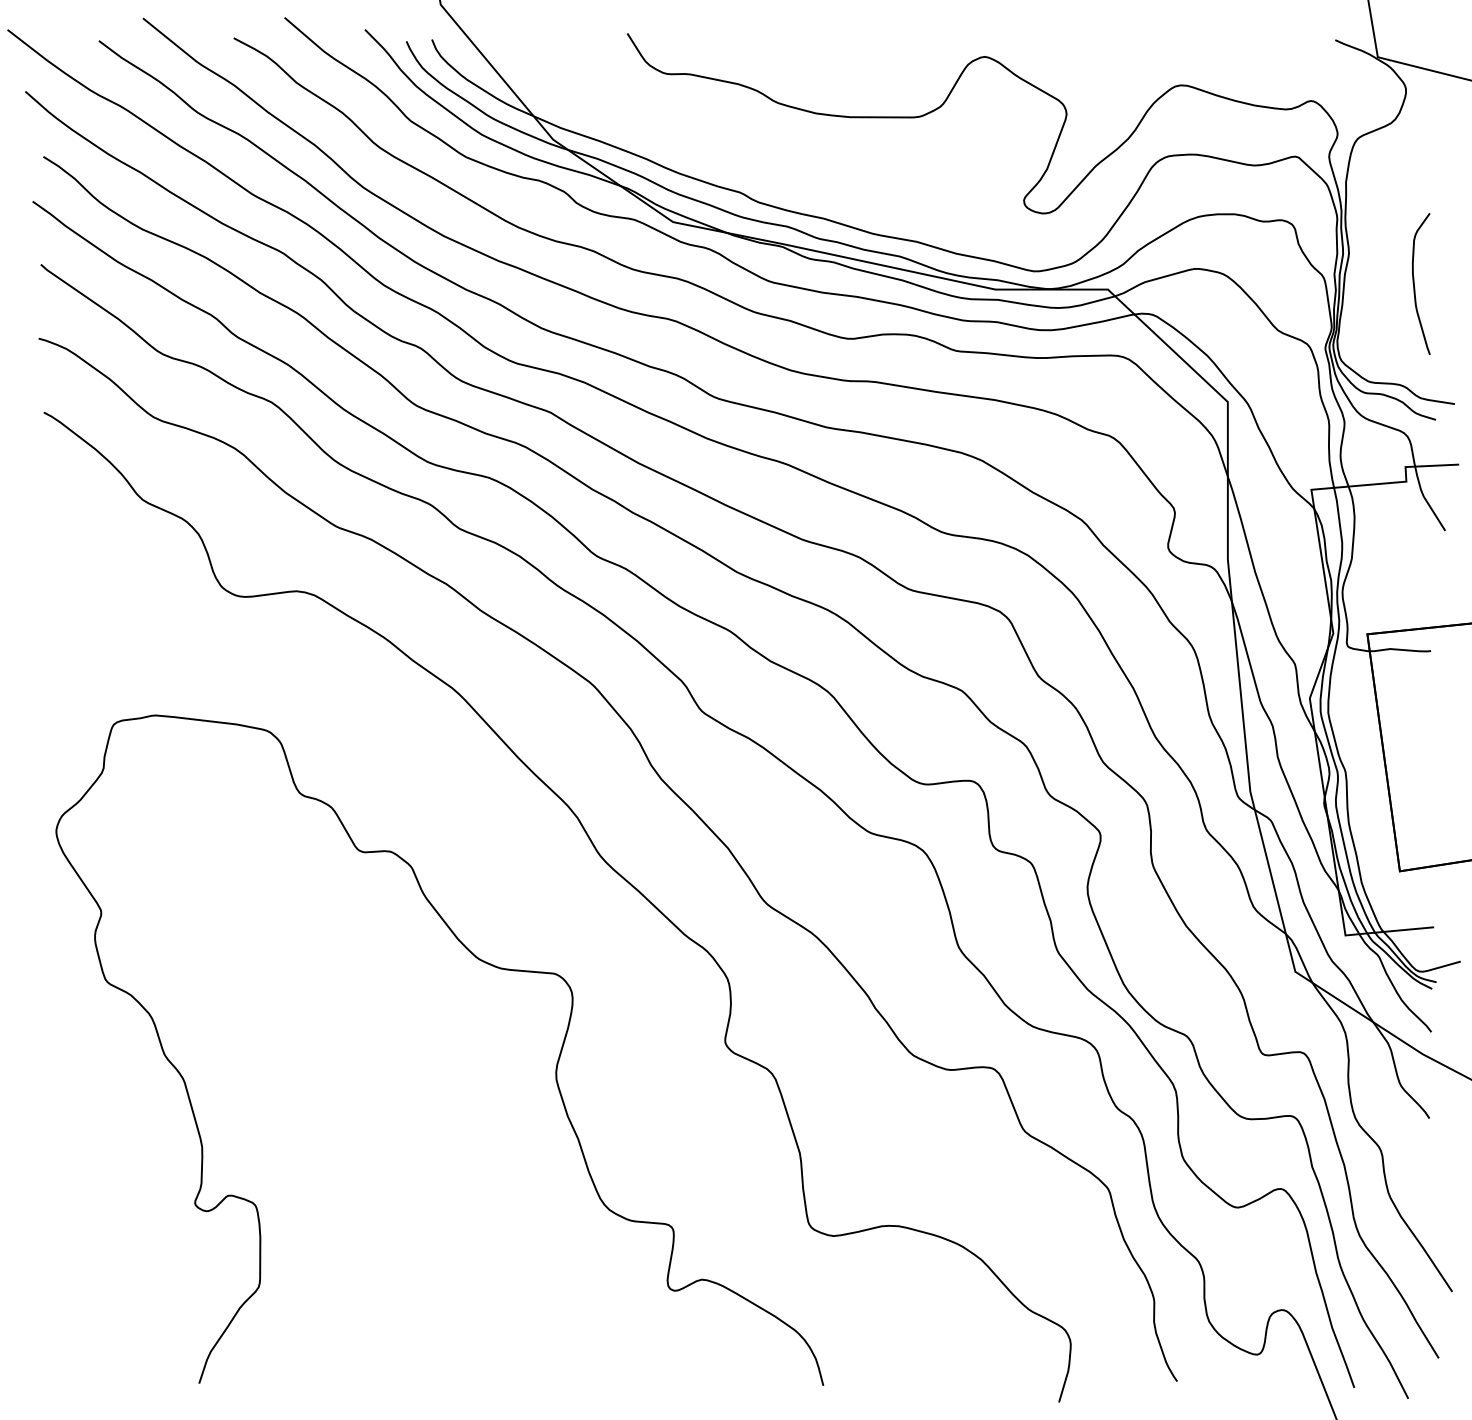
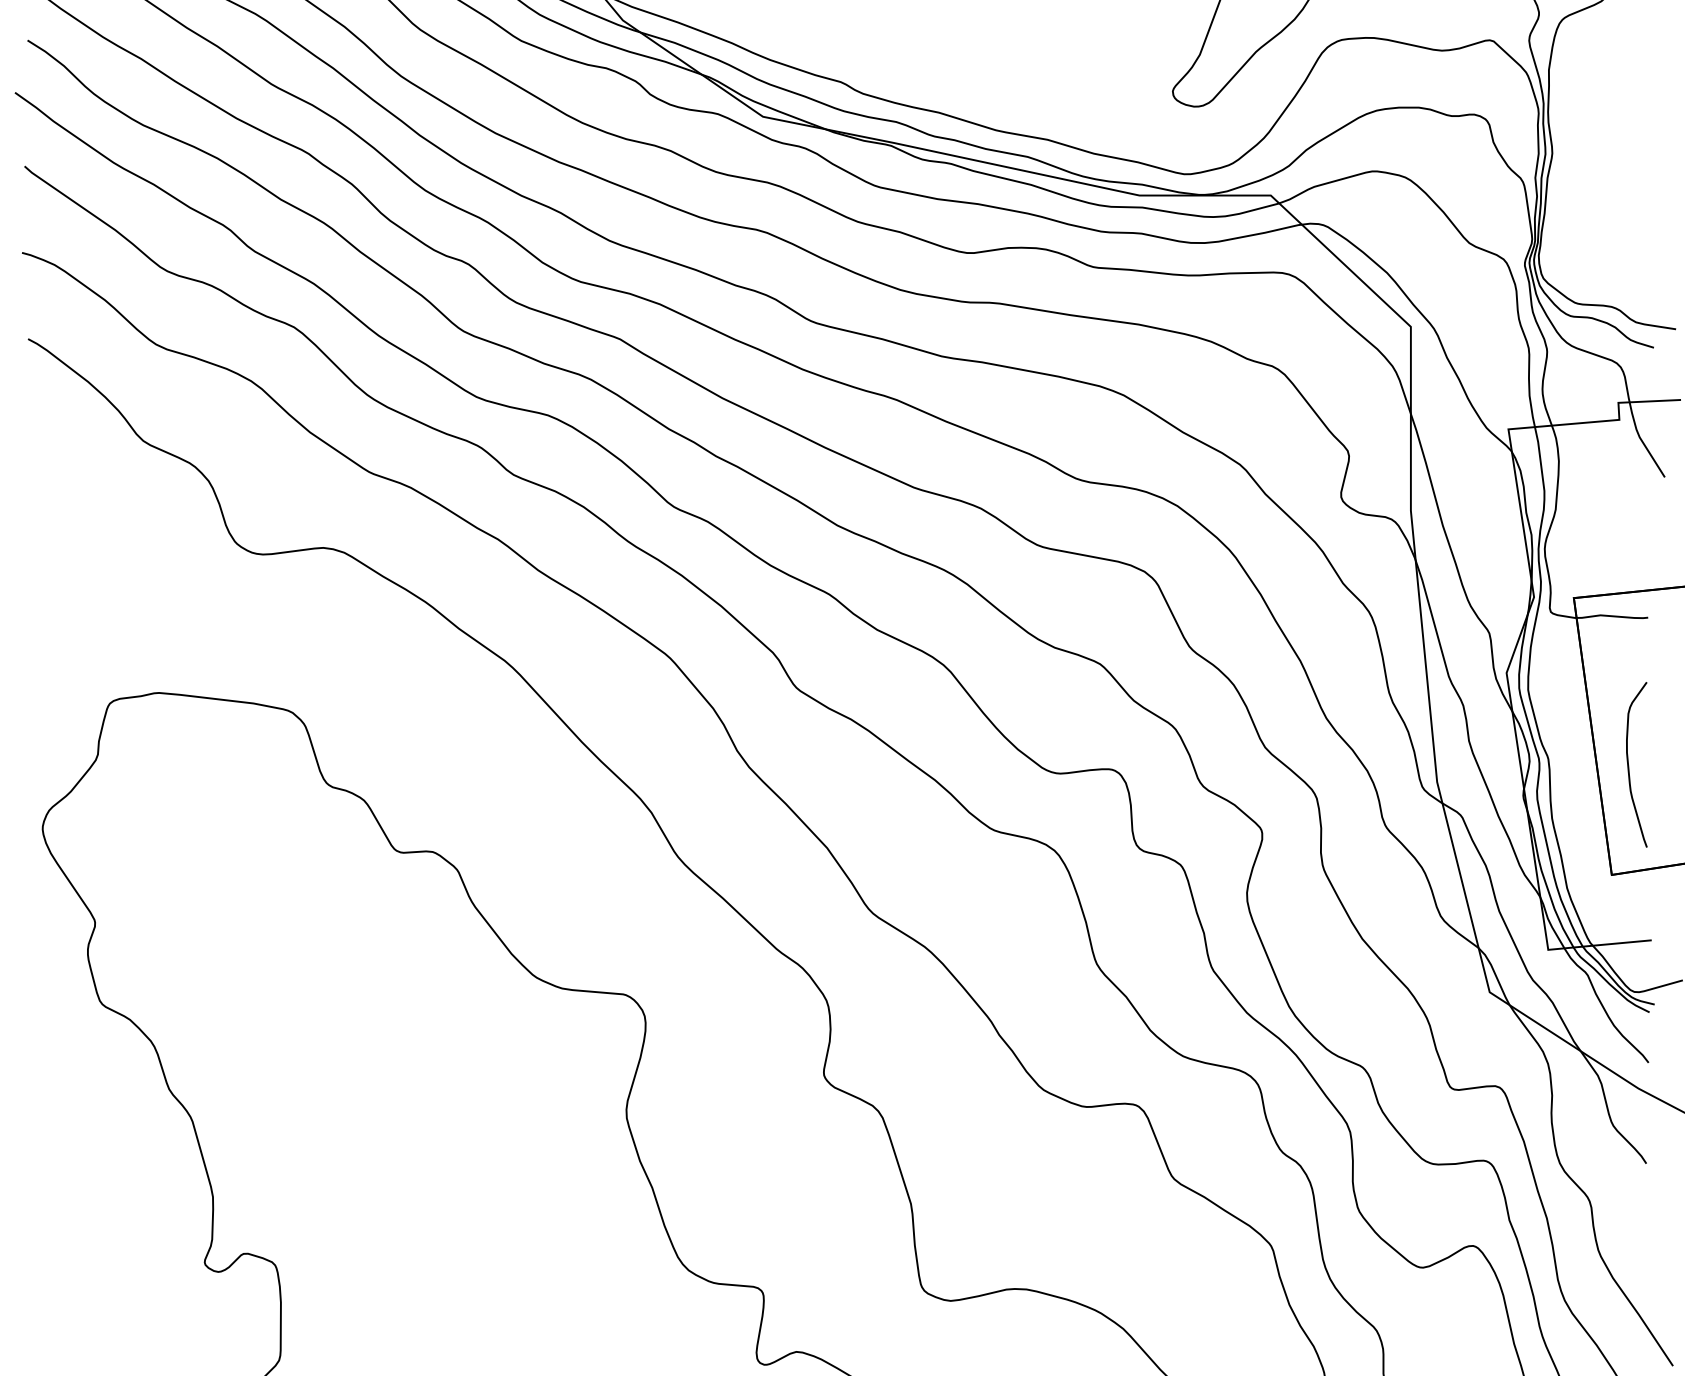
curve: (1414, 283) -> (1628, 764), moved

